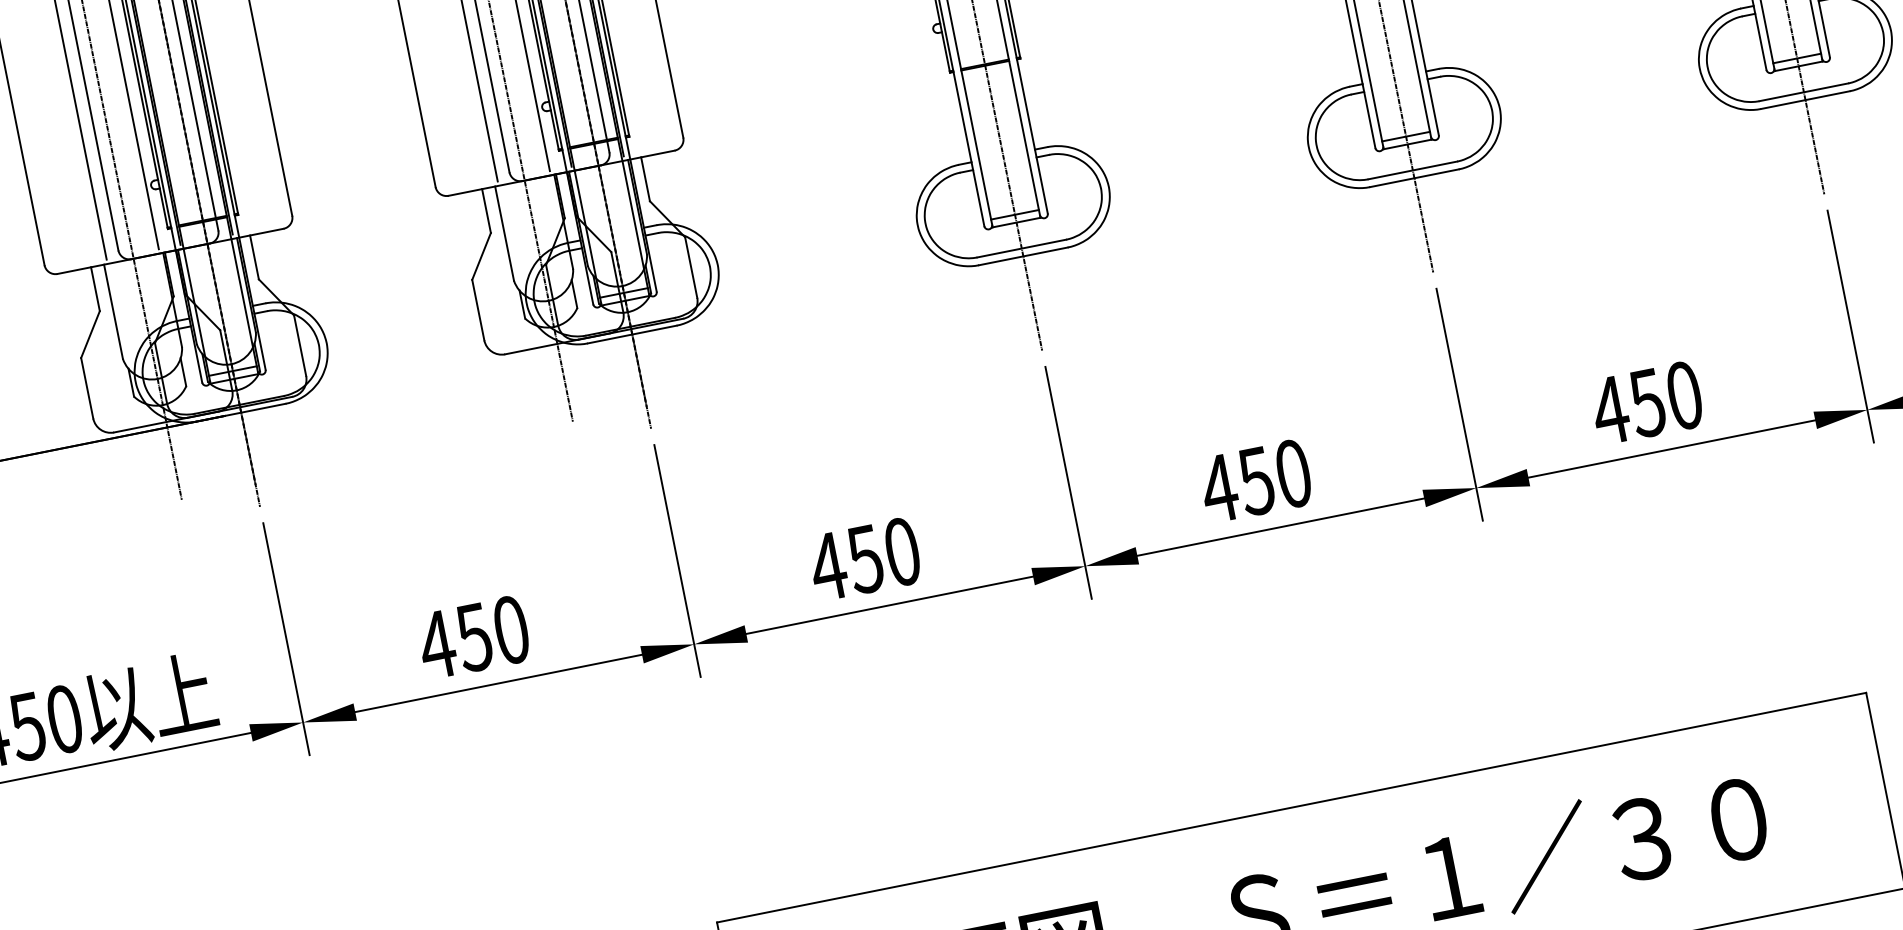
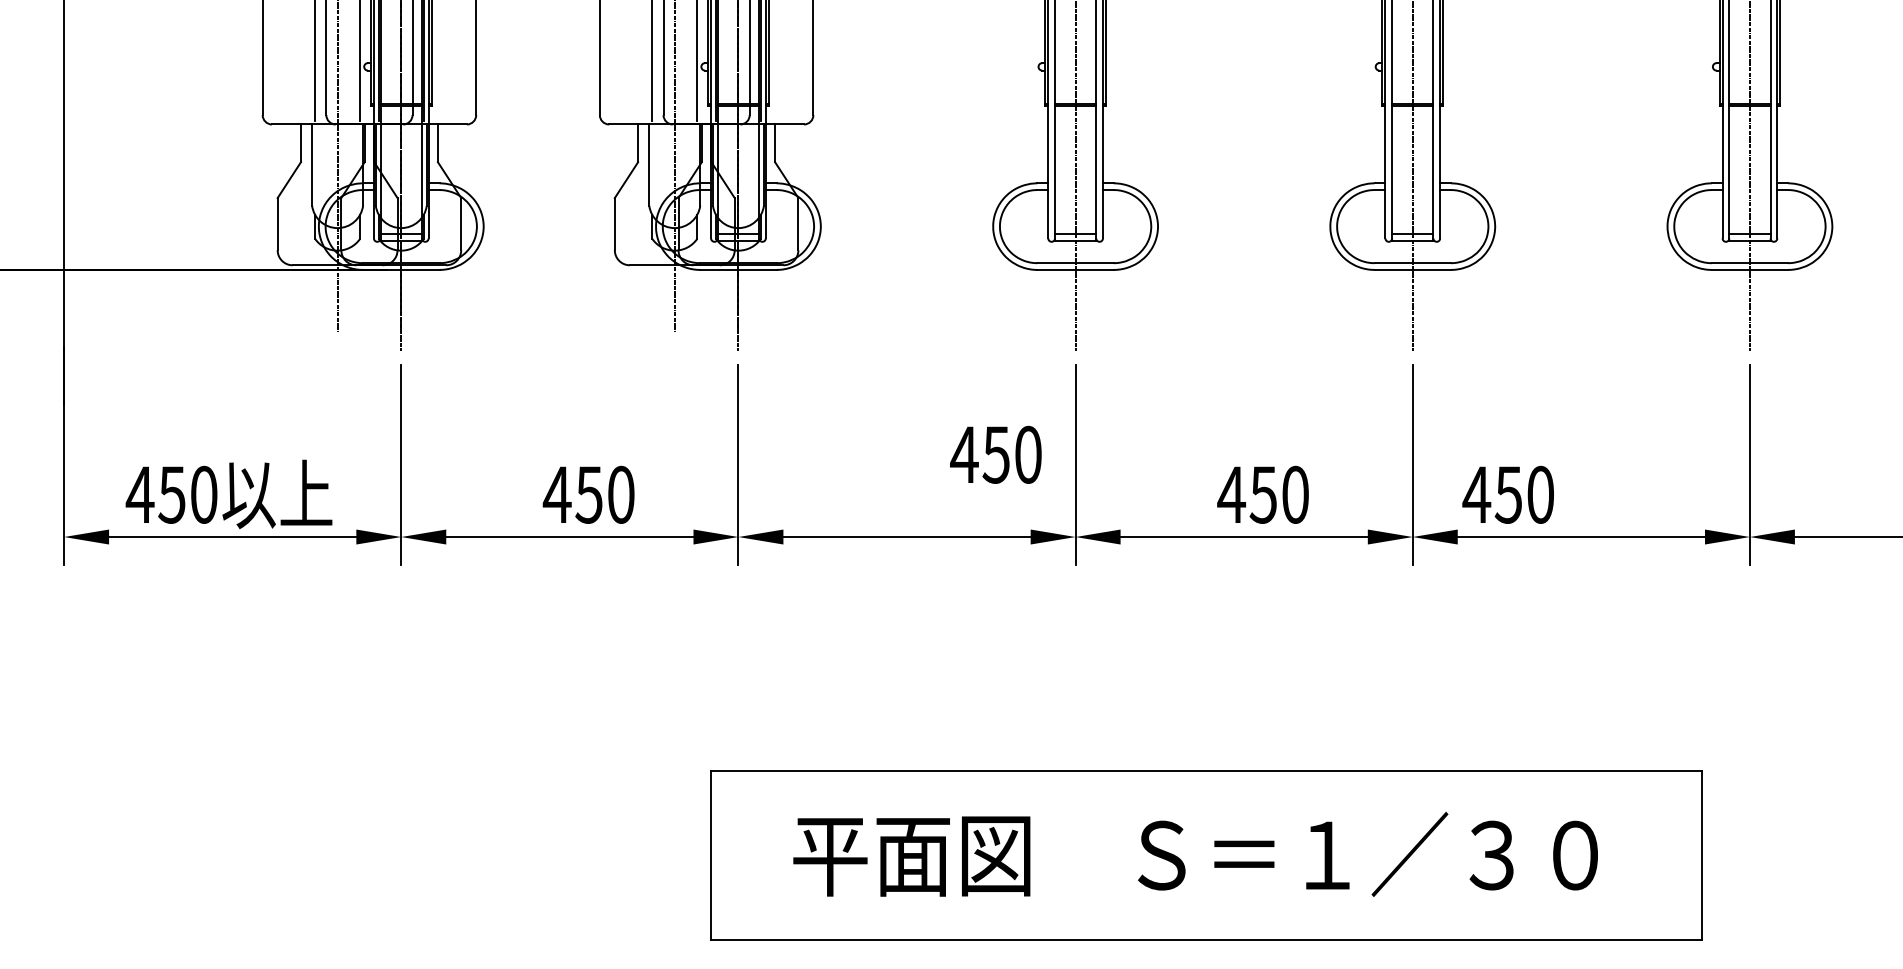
text: (1645, 402) -> (1507, 494), moved
text: (1255, 480) -> (1262, 494), moved
text: (864, 559) -> (995, 454), moved
text: (473, 637) -> (588, 494), moved

